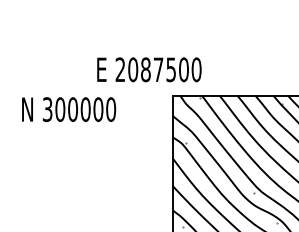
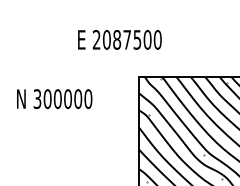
text: (149, 69) -> (120, 39), moved
text: (69, 109) -> (55, 99), moved

